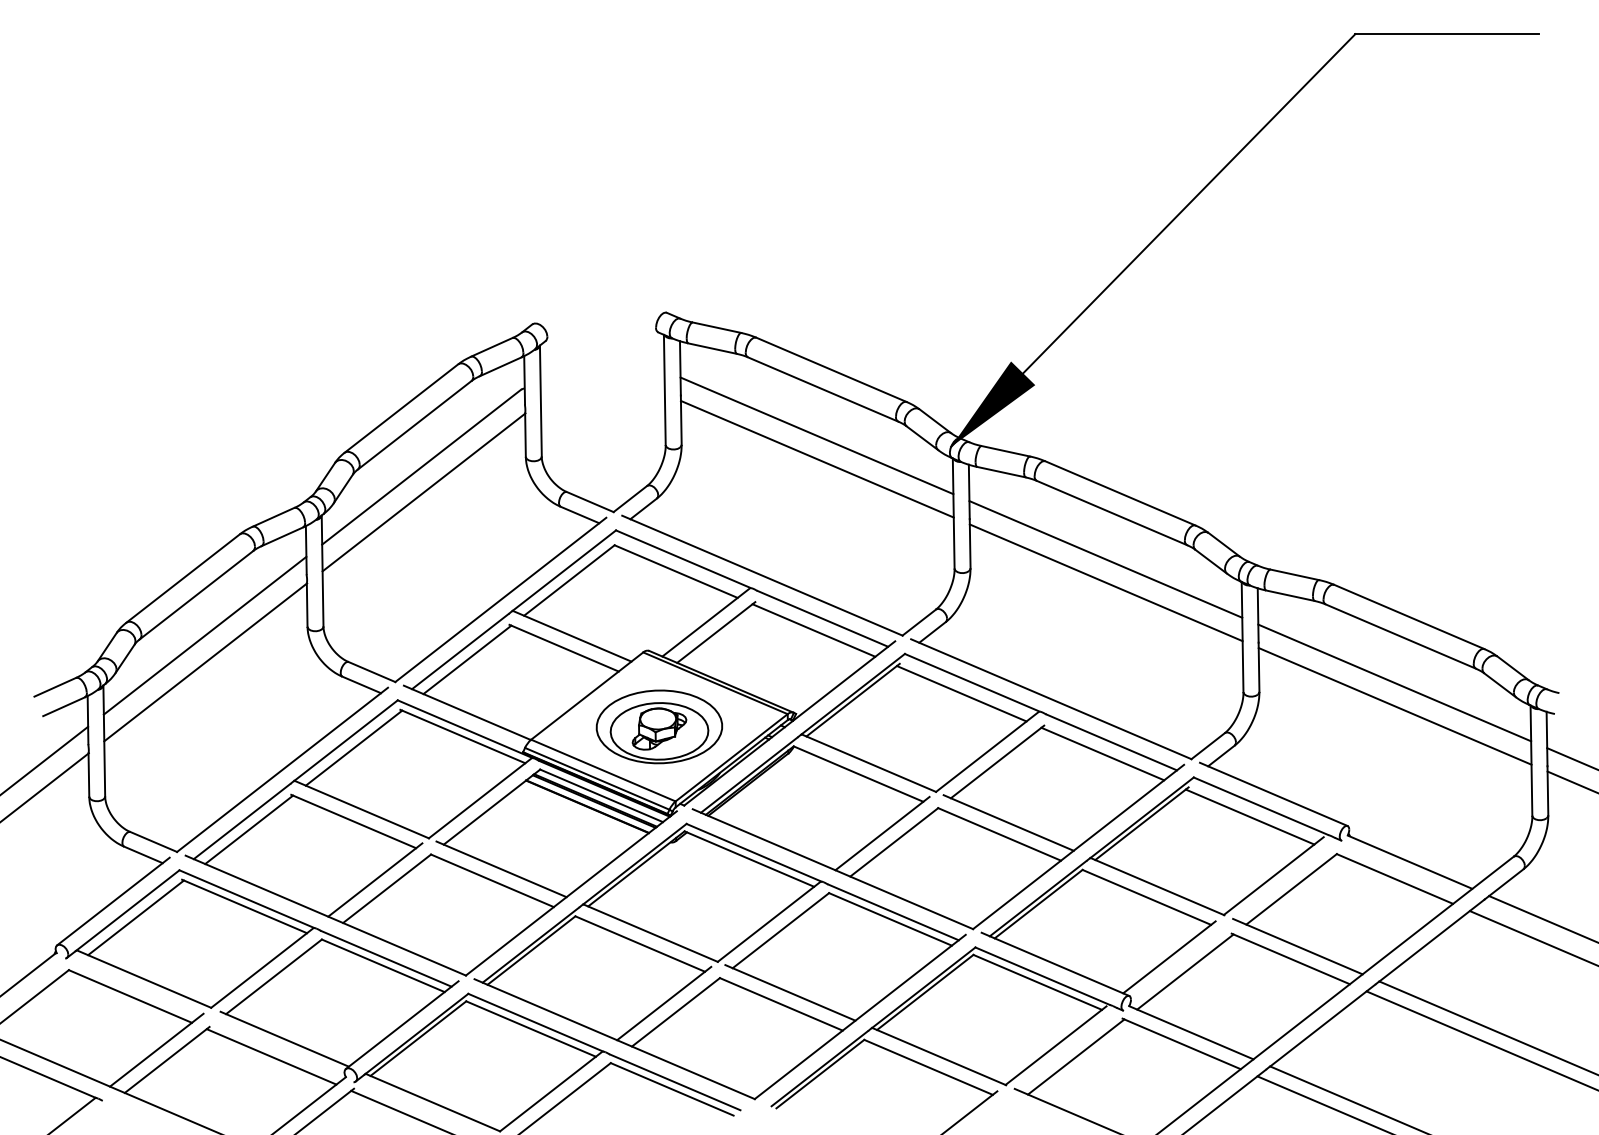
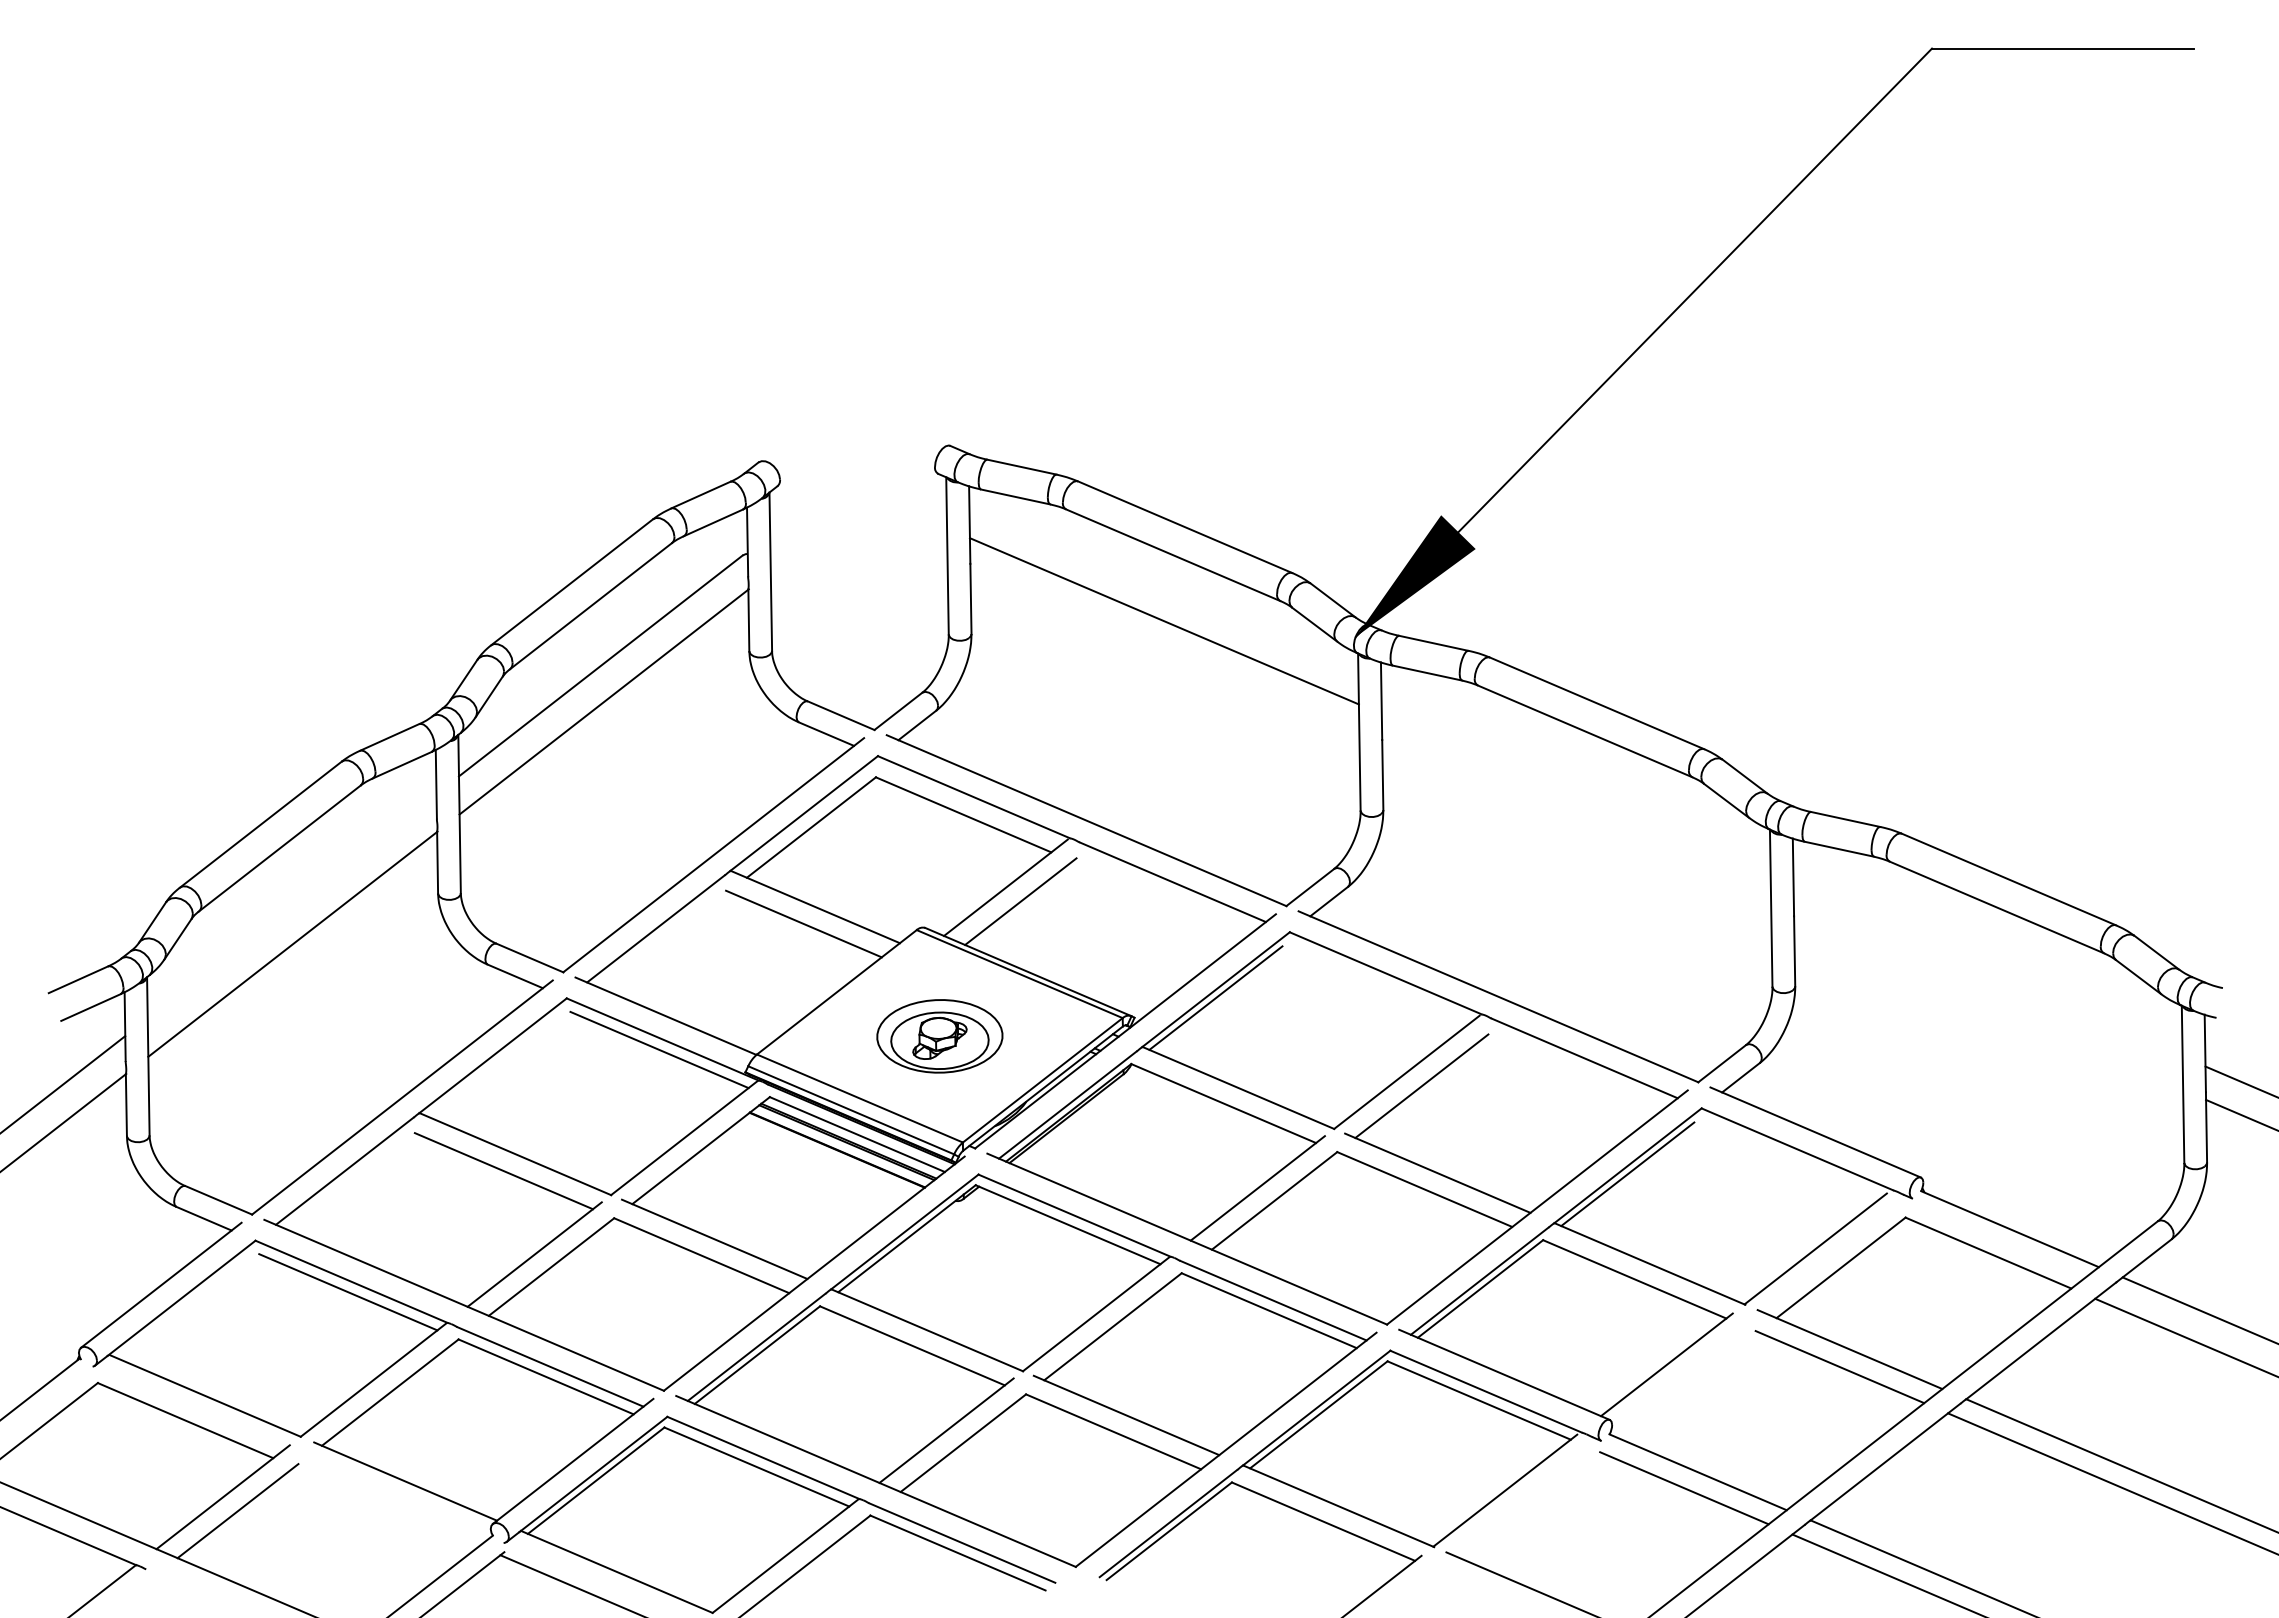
line: (817, 459) -> (1164, 654), removed
line: (1105, 559) -> (1575, 797), removed
line: (1106, 582) -> (1576, 830), removed
line: (813, 630) -> (1159, 898), removed
line: (204, 635) -> (291, 905), removed
line: (467, 659) -> (665, 940), removed
line: (1394, 682) -> (1987, 973), removed
line: (961, 693) -> (1370, 988), removed
line: (1394, 706) -> (1988, 1006), removed
part: (659, 727) -> (939, 1036), size x0.7
line: (354, 748) -> (504, 1066), removed
line: (1102, 753) -> (1571, 1074), removed
line: (1249, 816) -> (1781, 1164), removed
line: (248, 829) -> (354, 1182), removed
line: (135, 917) -> (193, 1308), removed
line: (1185, 971) -> (1689, 1385), removed
line: (271, 1056) -> (386, 1506), removed
line: (1075, 1056) -> (1533, 1506), removed

